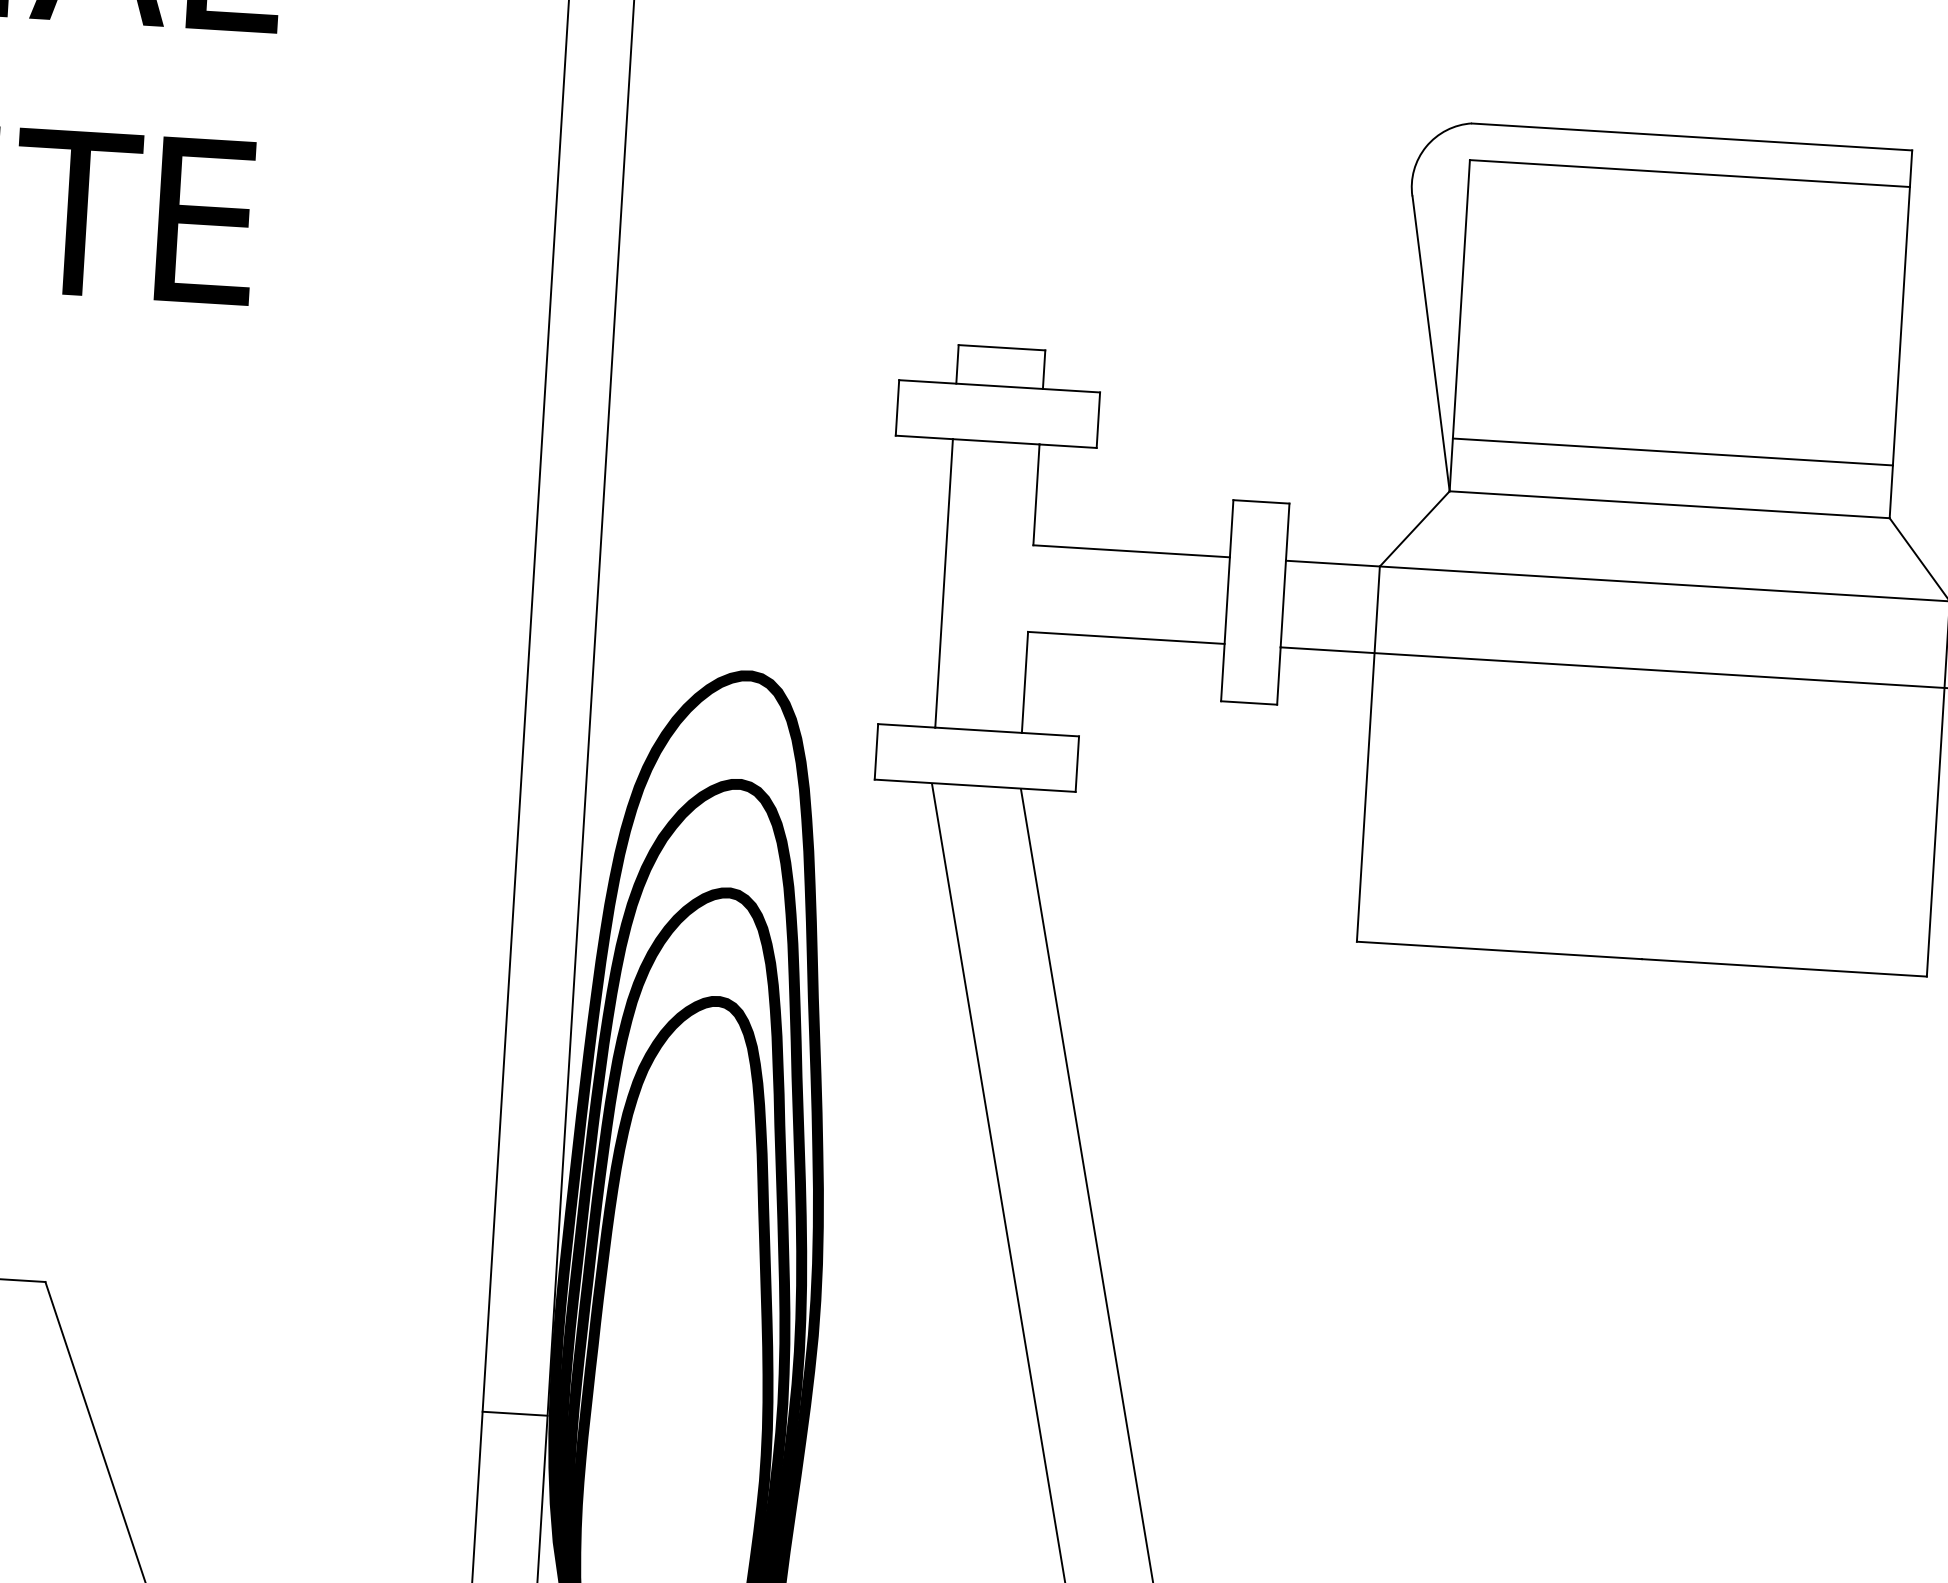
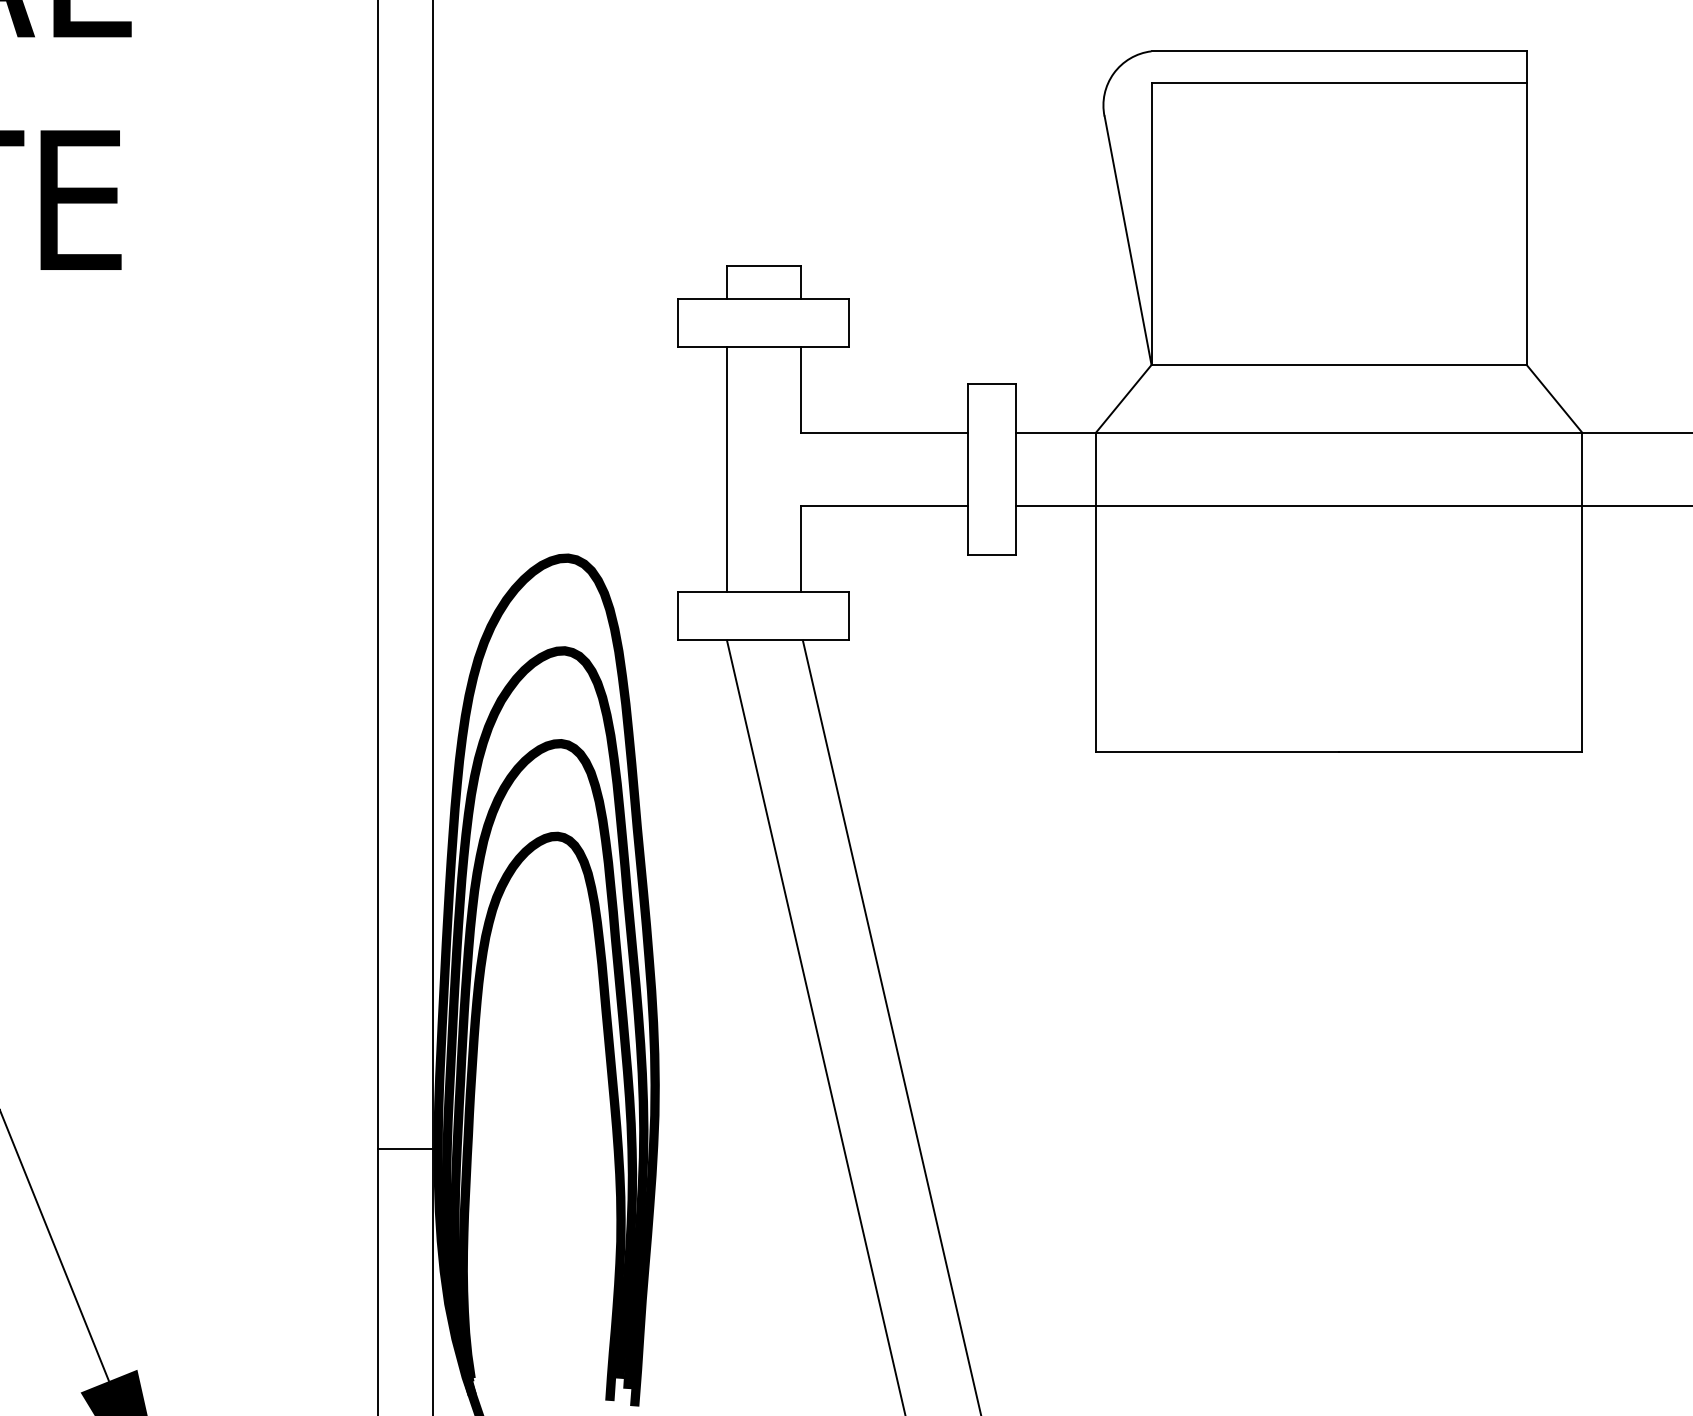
line: (1672, 452) -> (1338, 320), removed
line: (514, 1414) -> (405, 1149), moved

